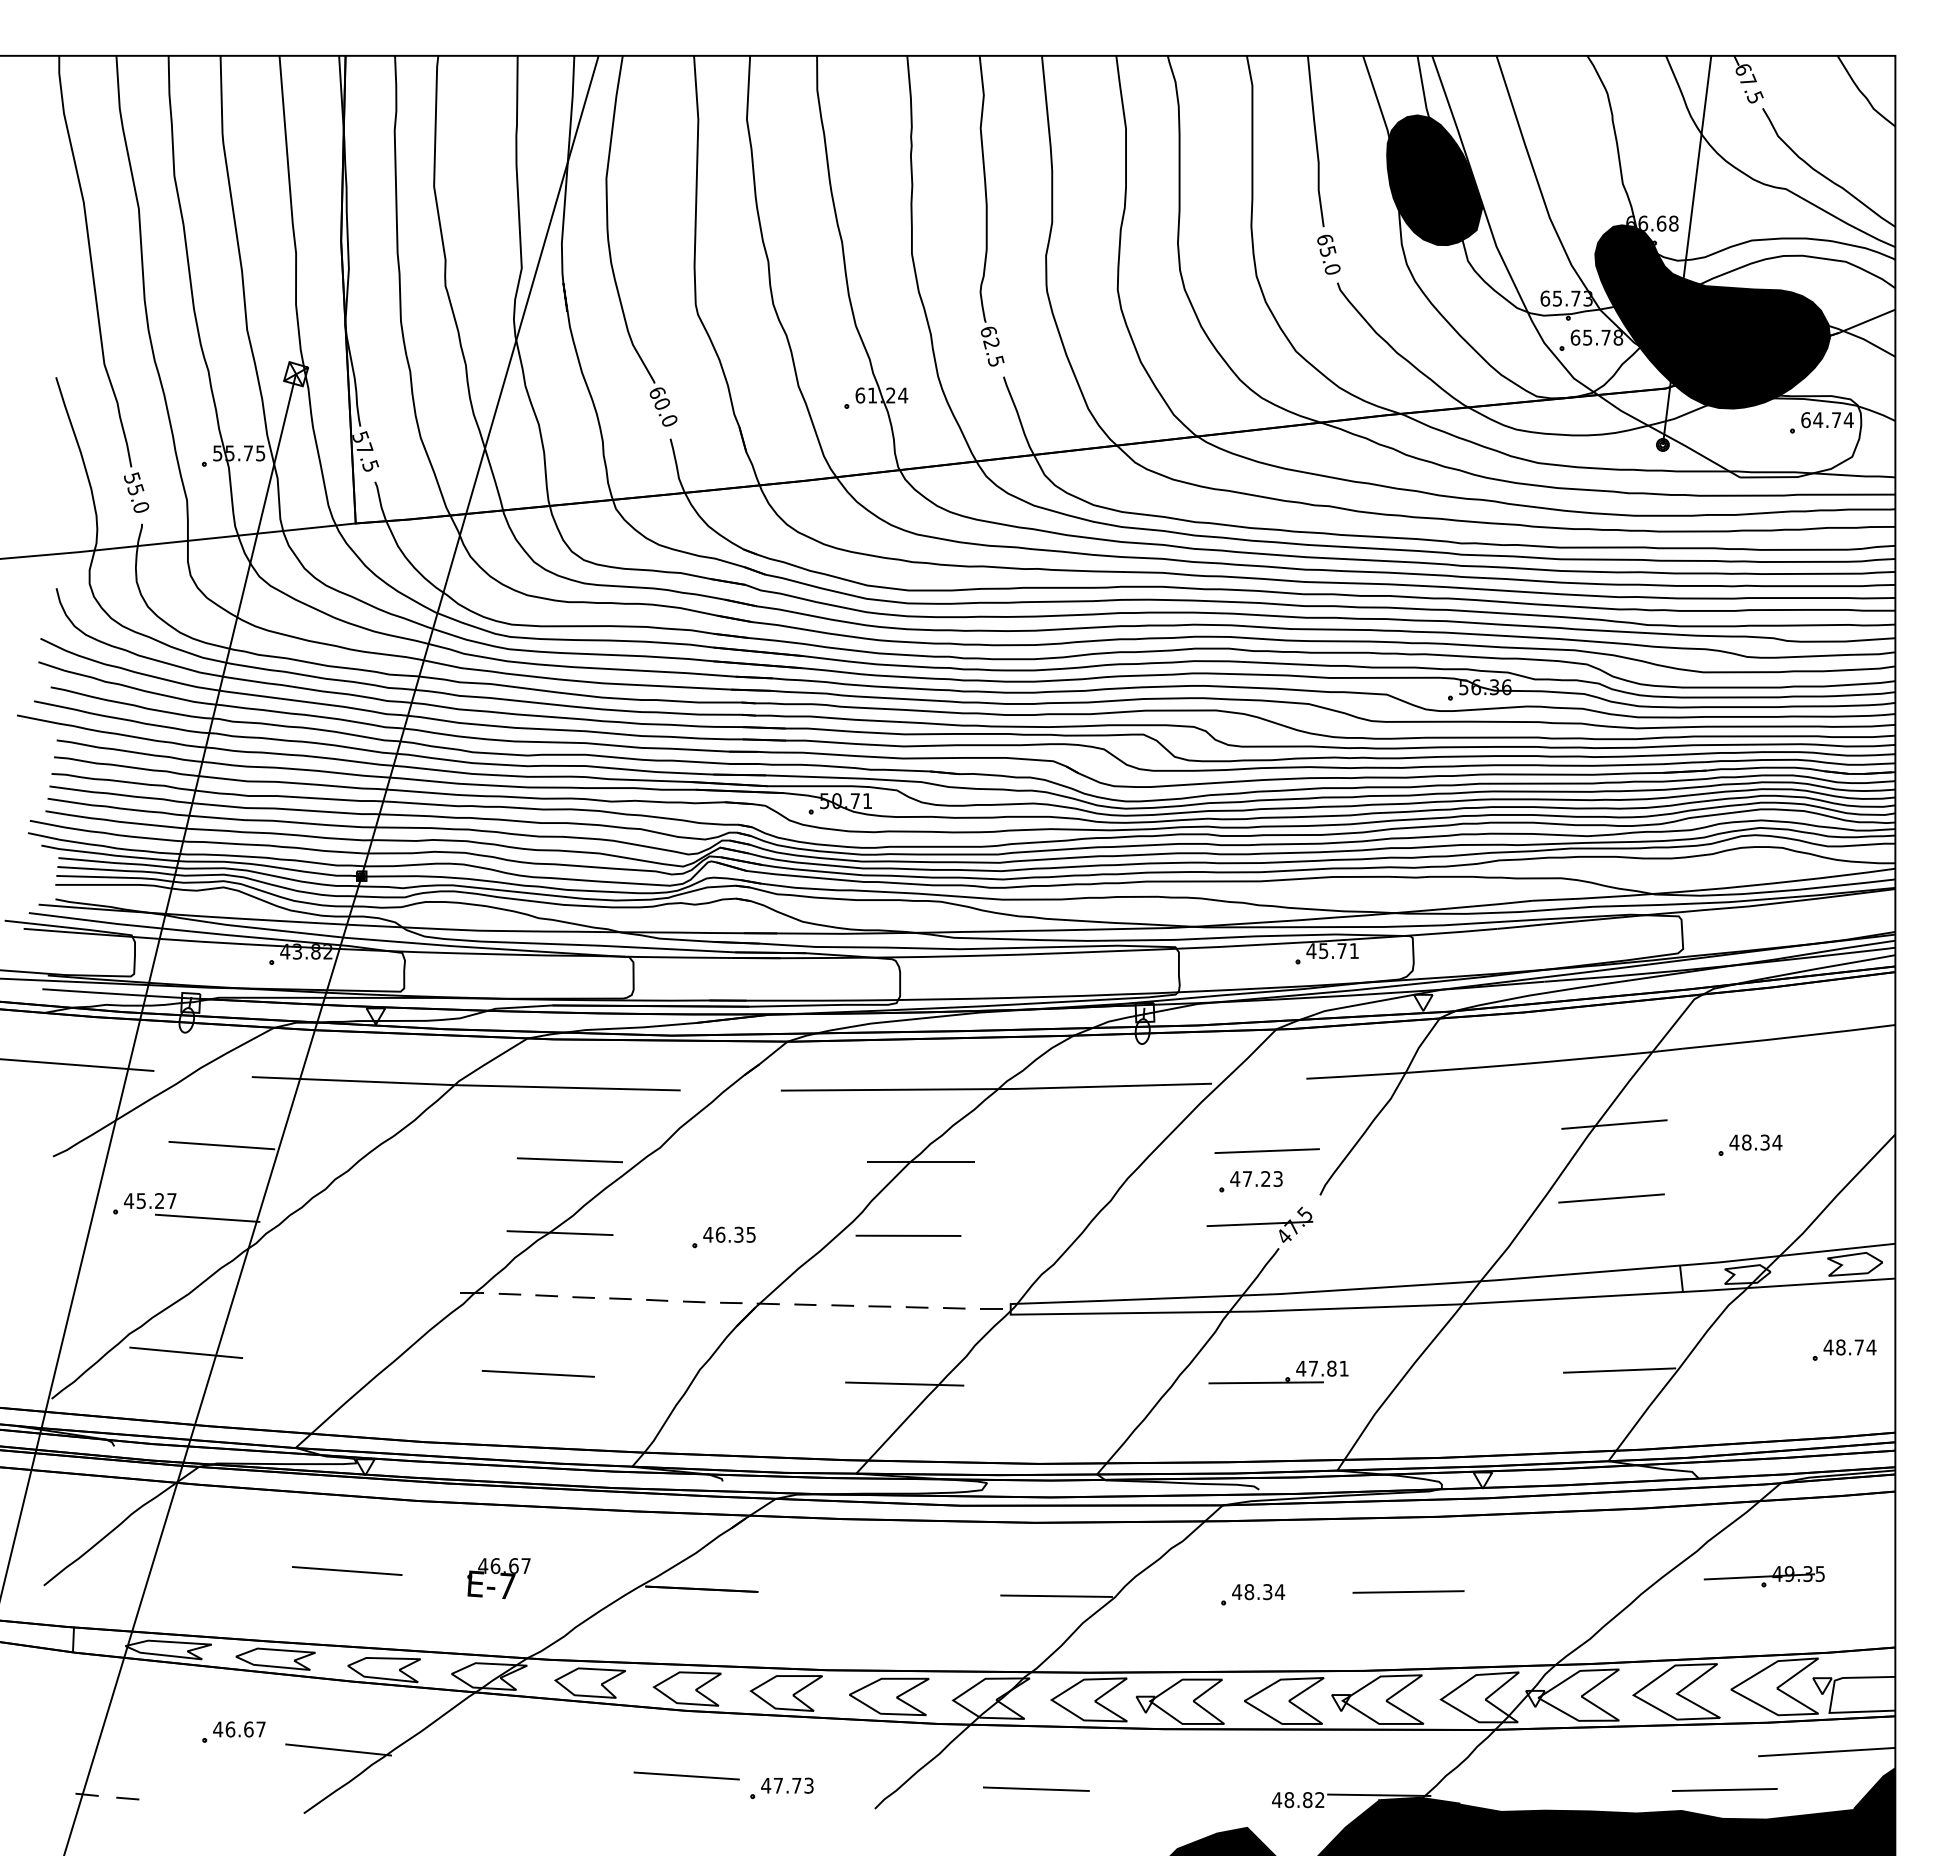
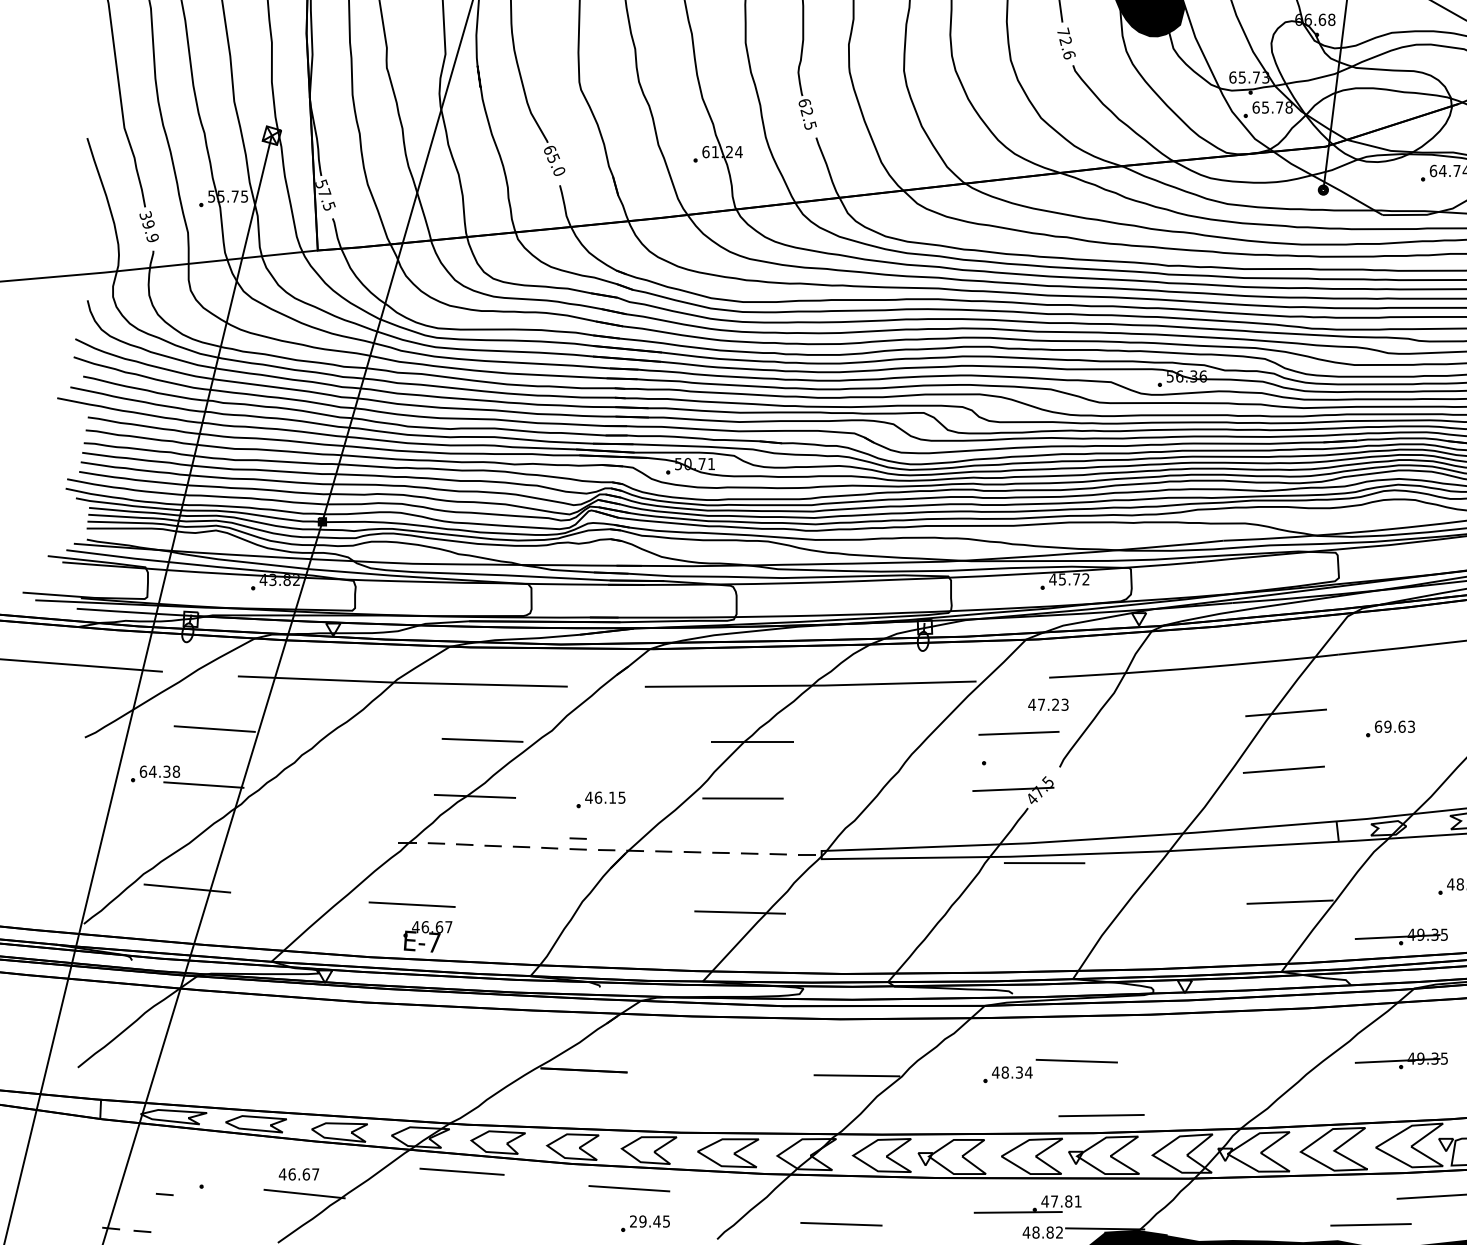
text: (1328, 254) -> (1066, 43), 65.0 -> 72.6
fill: (1712, 316) -> (1361, 91), removed
text: (661, 403) -> (553, 158), 60.0 -> 65.0
text: (137, 492) -> (149, 226), 55.0 -> 39.9
text: (1353, 950) -> (1085, 579), 45.71 -> 45.72
text: (1755, 1142) -> (1394, 726), 48.34 -> 69.63
text: (1256, 1179) -> (1048, 705), moved
text: (150, 1201) -> (159, 772), 45.27 -> 64.38
text: (738, 1234) -> (612, 797), 46.35 -> 46.15
line: (694, 1287) -> (578, 838), added
line: (1300, 1319) -> (1044, 862), added
line: (537, 1373) -> (411, 904), moved
part: (1278, 1381) -> (1027, 1211), moved
part: (1763, 1415) -> (1400, 936), added
line: (347, 1570) -> (462, 1171), moved
line: (1342, 1576) -> (1076, 1060), added
part: (498, 1578) -> (427, 936), moved
line: (1408, 1591) -> (1101, 1115), moved
text: (239, 1729) -> (299, 1174), moved
line: (156, 1750) -> (164, 1194), added
line: (686, 1775) -> (629, 1188), moved
text: (787, 1785) -> (649, 1221), 47.73 -> 29.45

